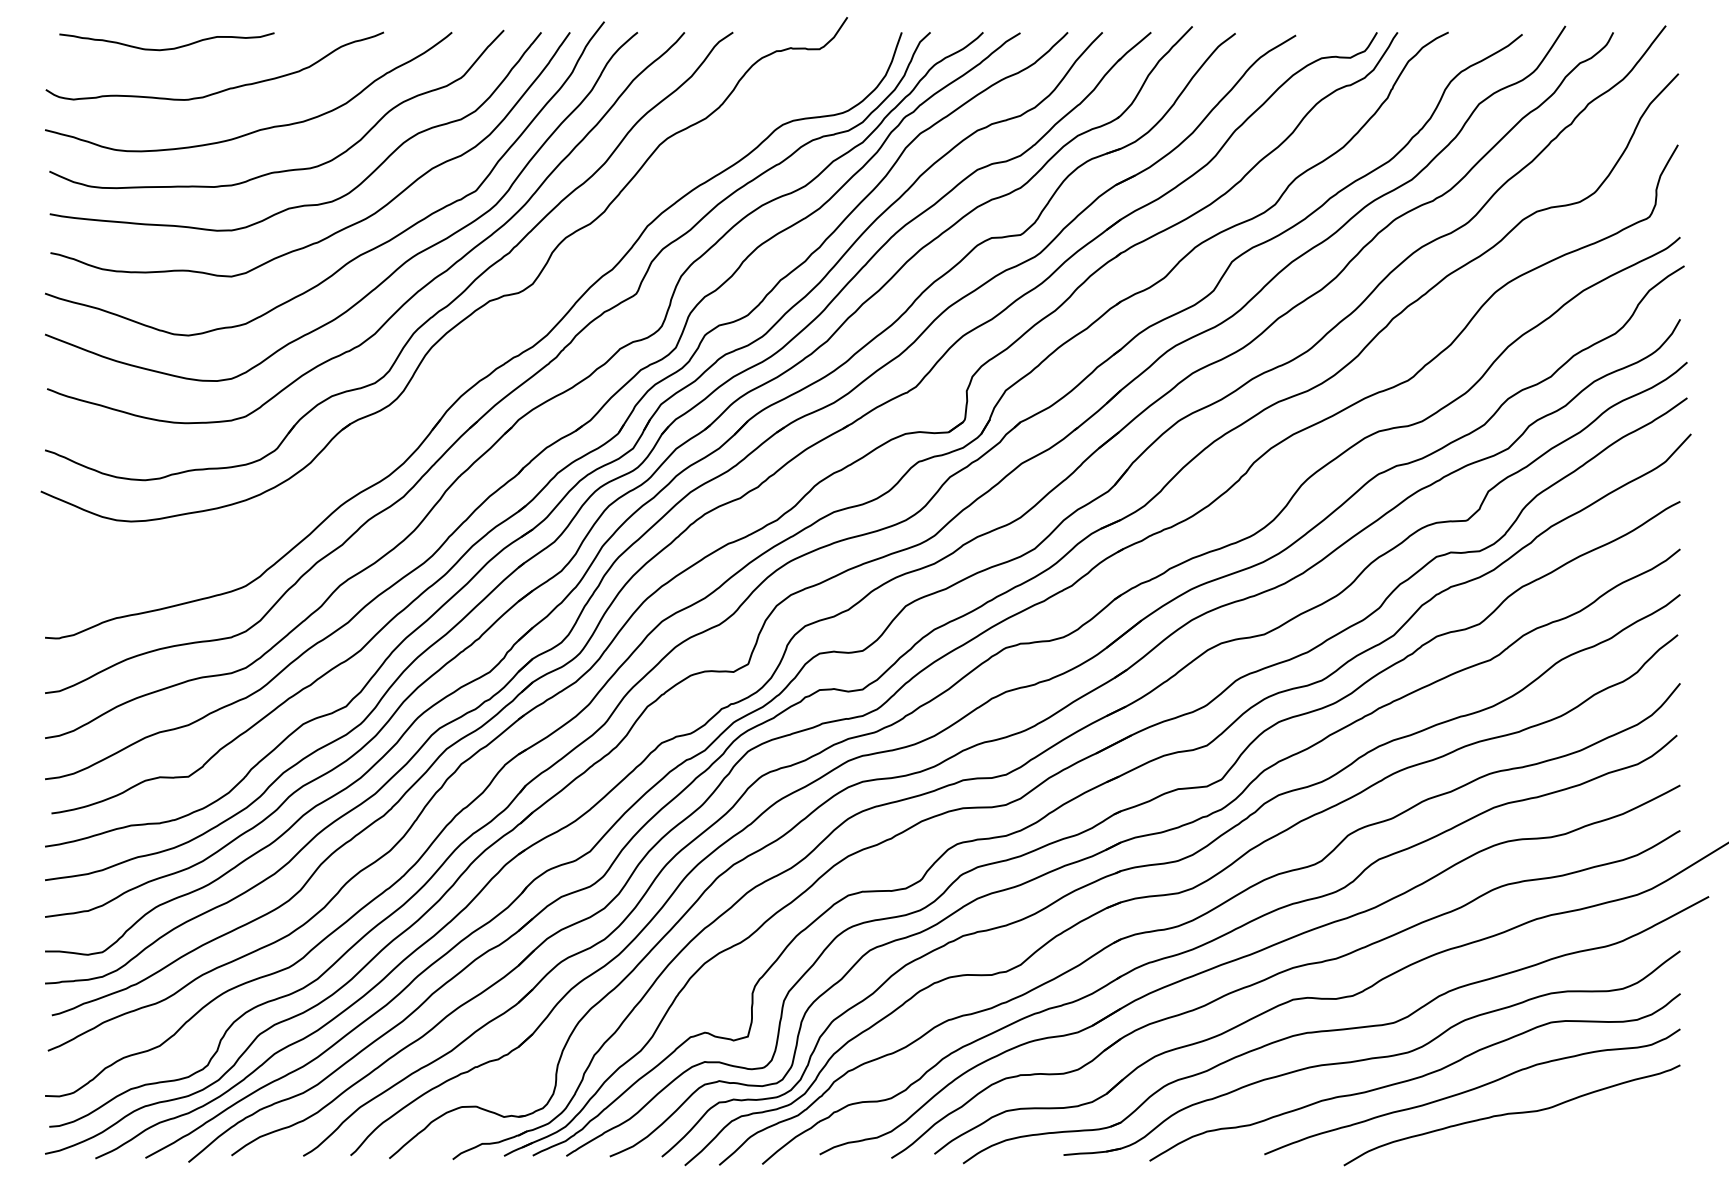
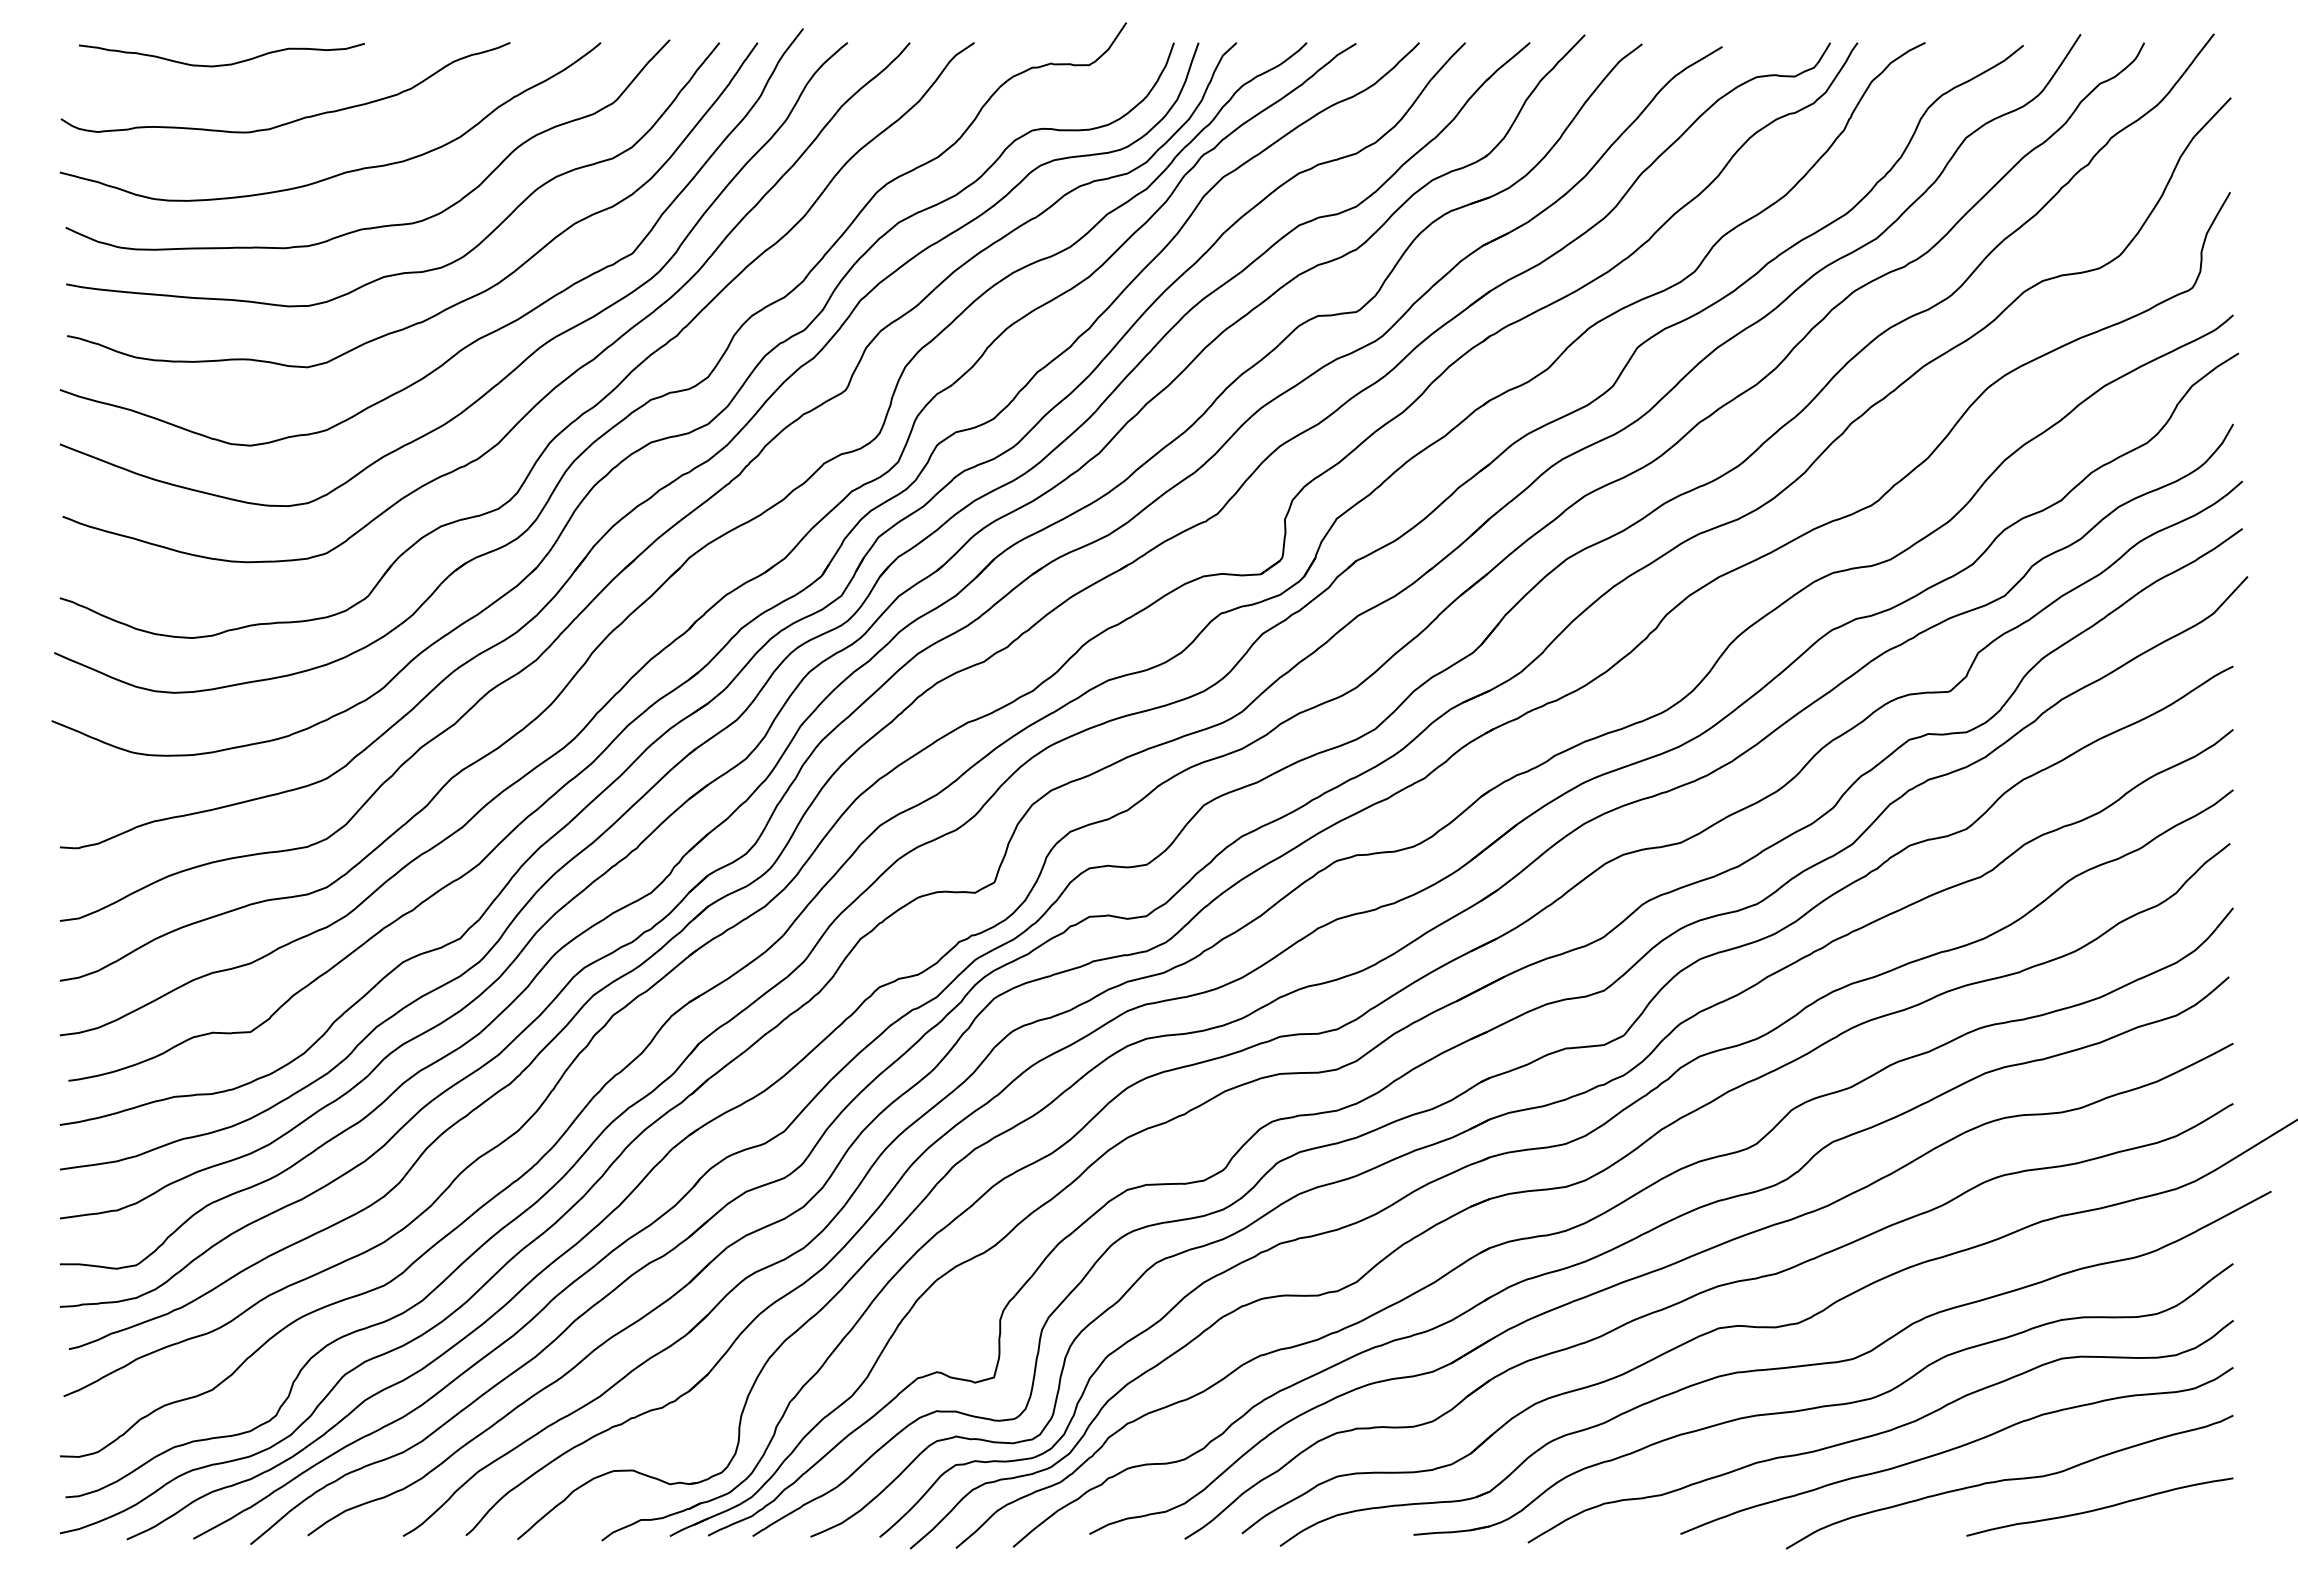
part: (481, 336) -> (640, 447), added
curve: (1580, 1134) -> (2100, 1507), added

